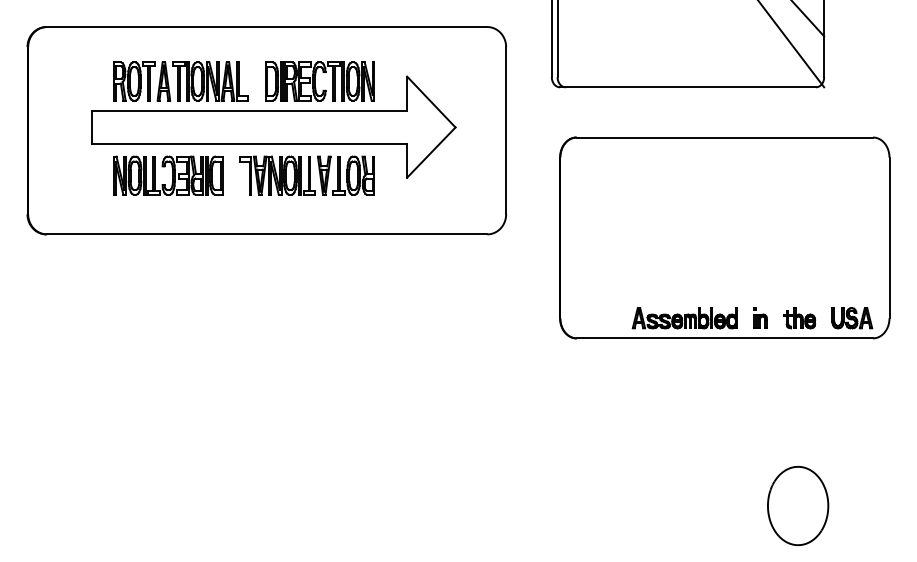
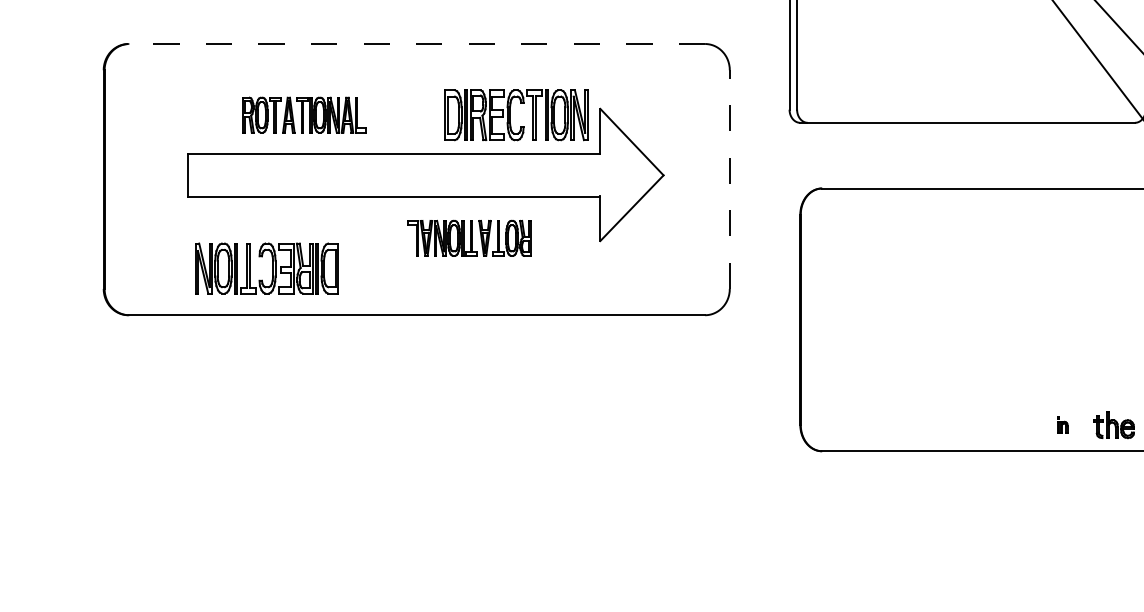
line: (266, 27) -> (416, 44), solid -> dashed
part: (180, 81) -> (303, 115), size x0.7
part: (319, 81) -> (515, 115), moved
line: (506, 130) -> (730, 179), solid -> dashed
part: (168, 175) -> (267, 268), moved
part: (306, 175) -> (468, 238), size x0.7
part: (760, 317) -> (1062, 423), size x0.6
part: (684, 318) -> (963, 425), removed

